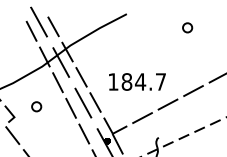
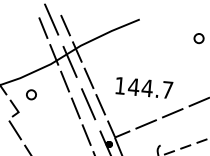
text: (126, 81) -> (133, 86), 184.7 -> 144.7
part: (36, 106) -> (31, 94), moved

